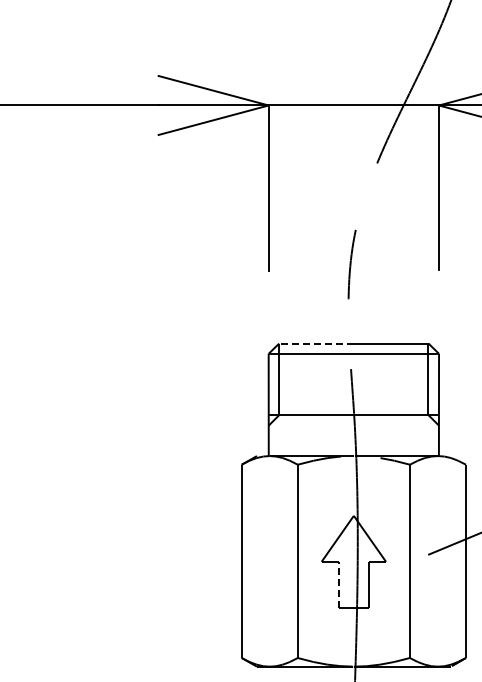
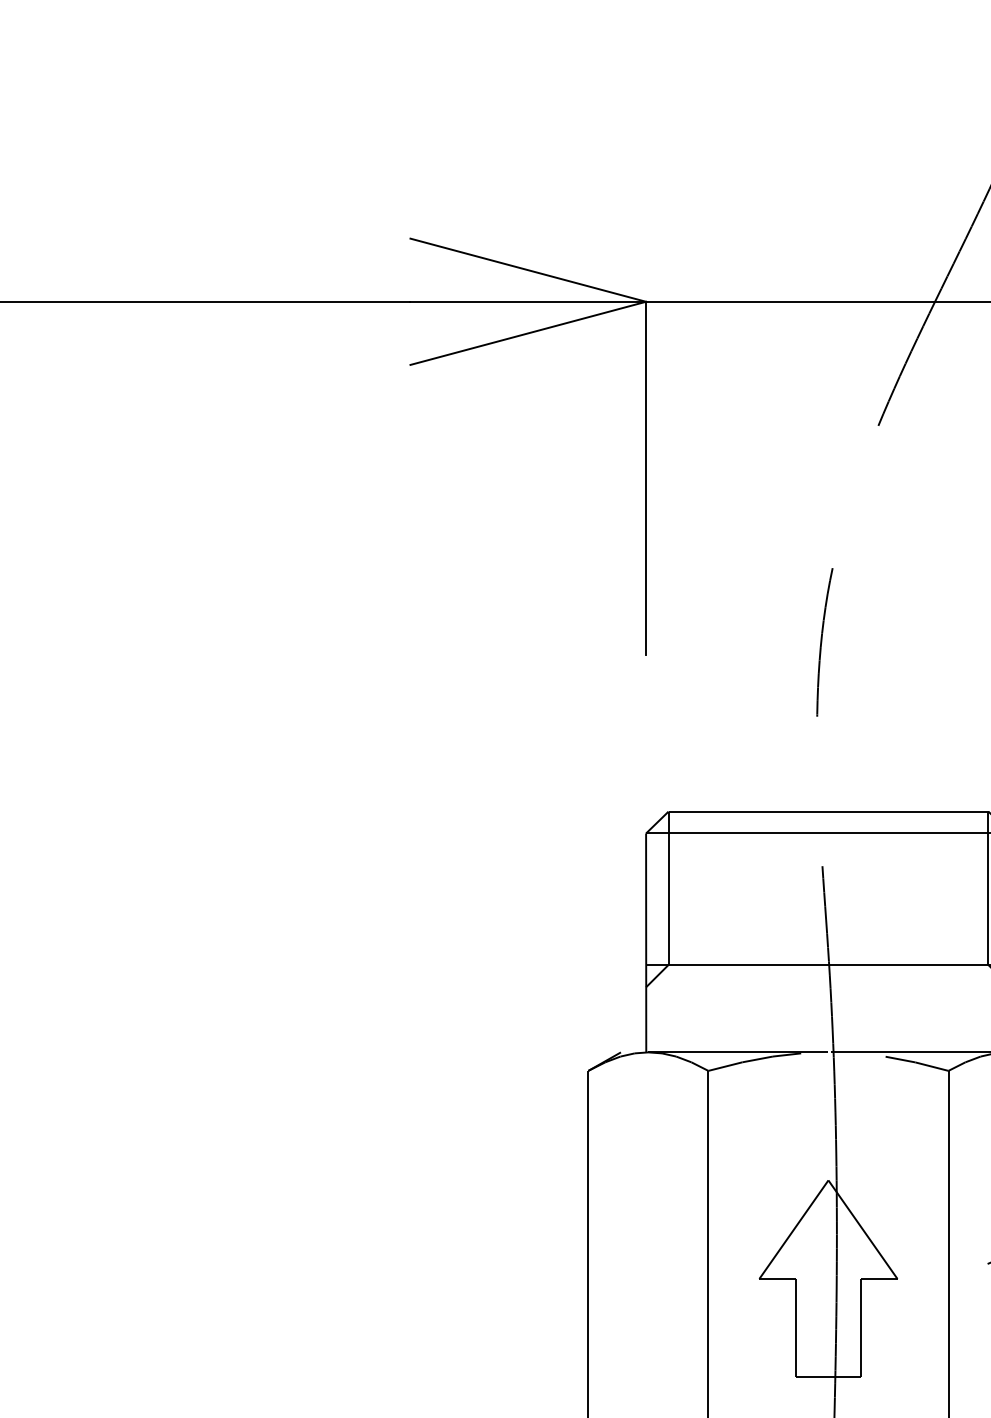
line: (316, 343) -> (748, 811), dashed -> solid
line: (338, 584) -> (795, 1327), dashed -> solid

